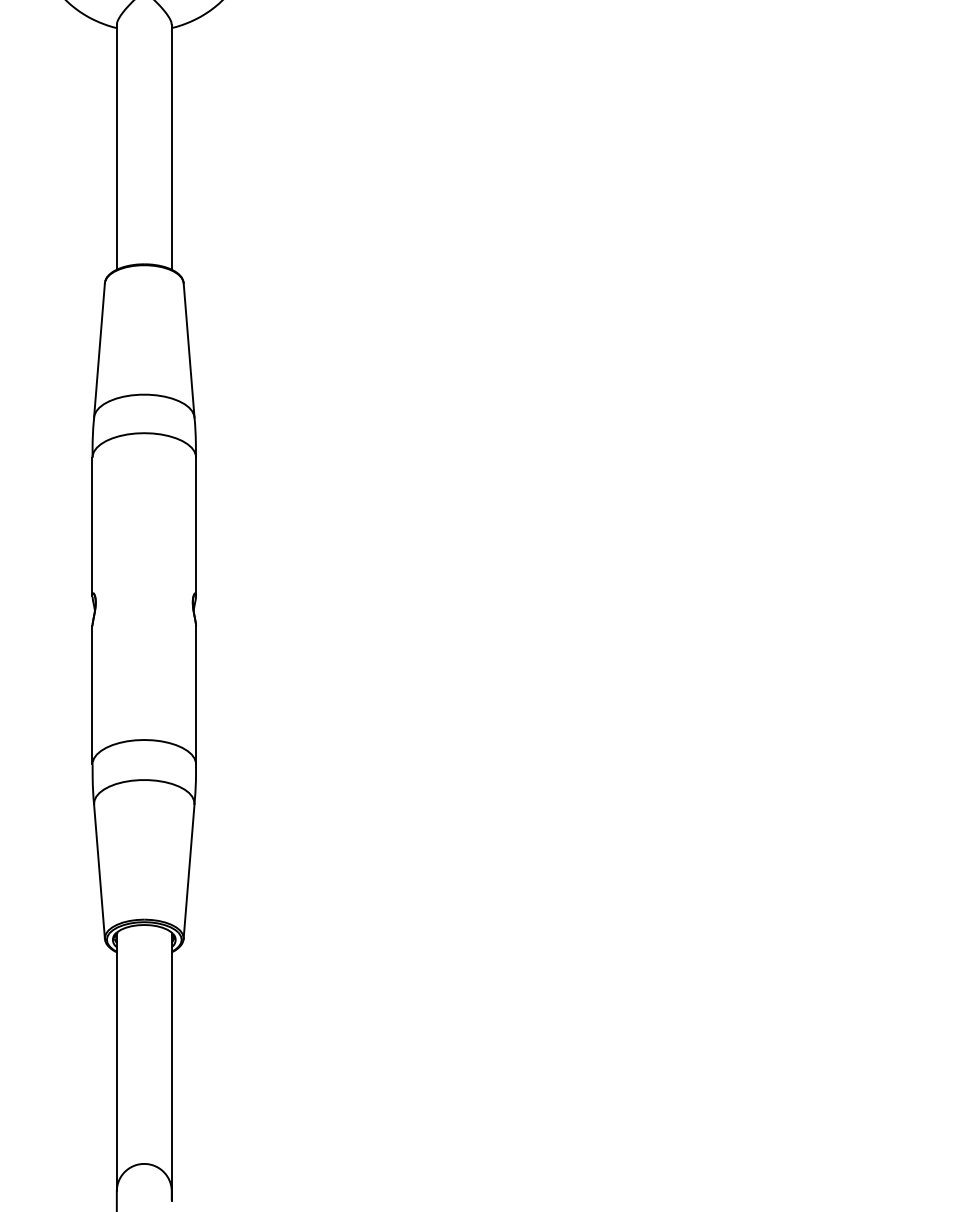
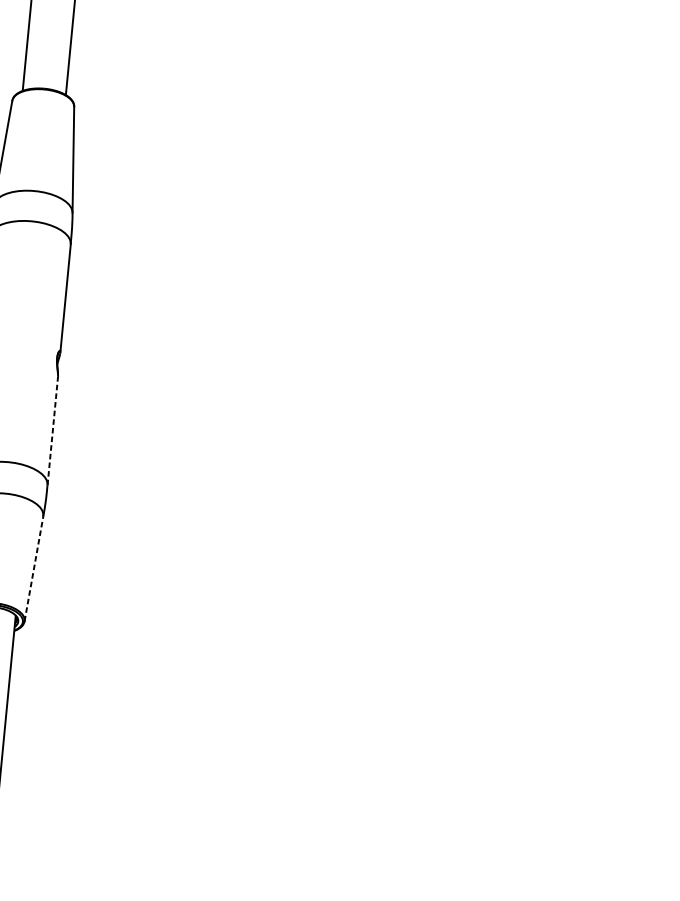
line: (196, 695) -> (53, 431), solid -> dashed
line: (189, 871) -> (34, 568), solid -> dashed

